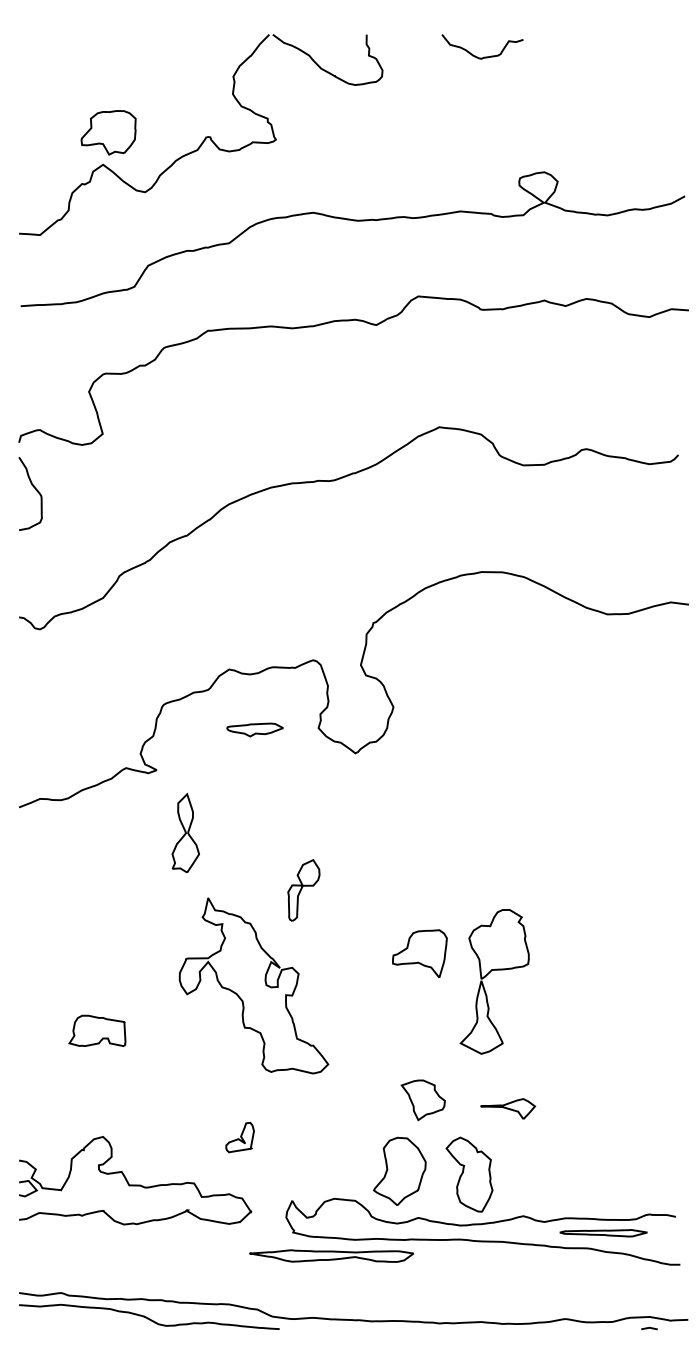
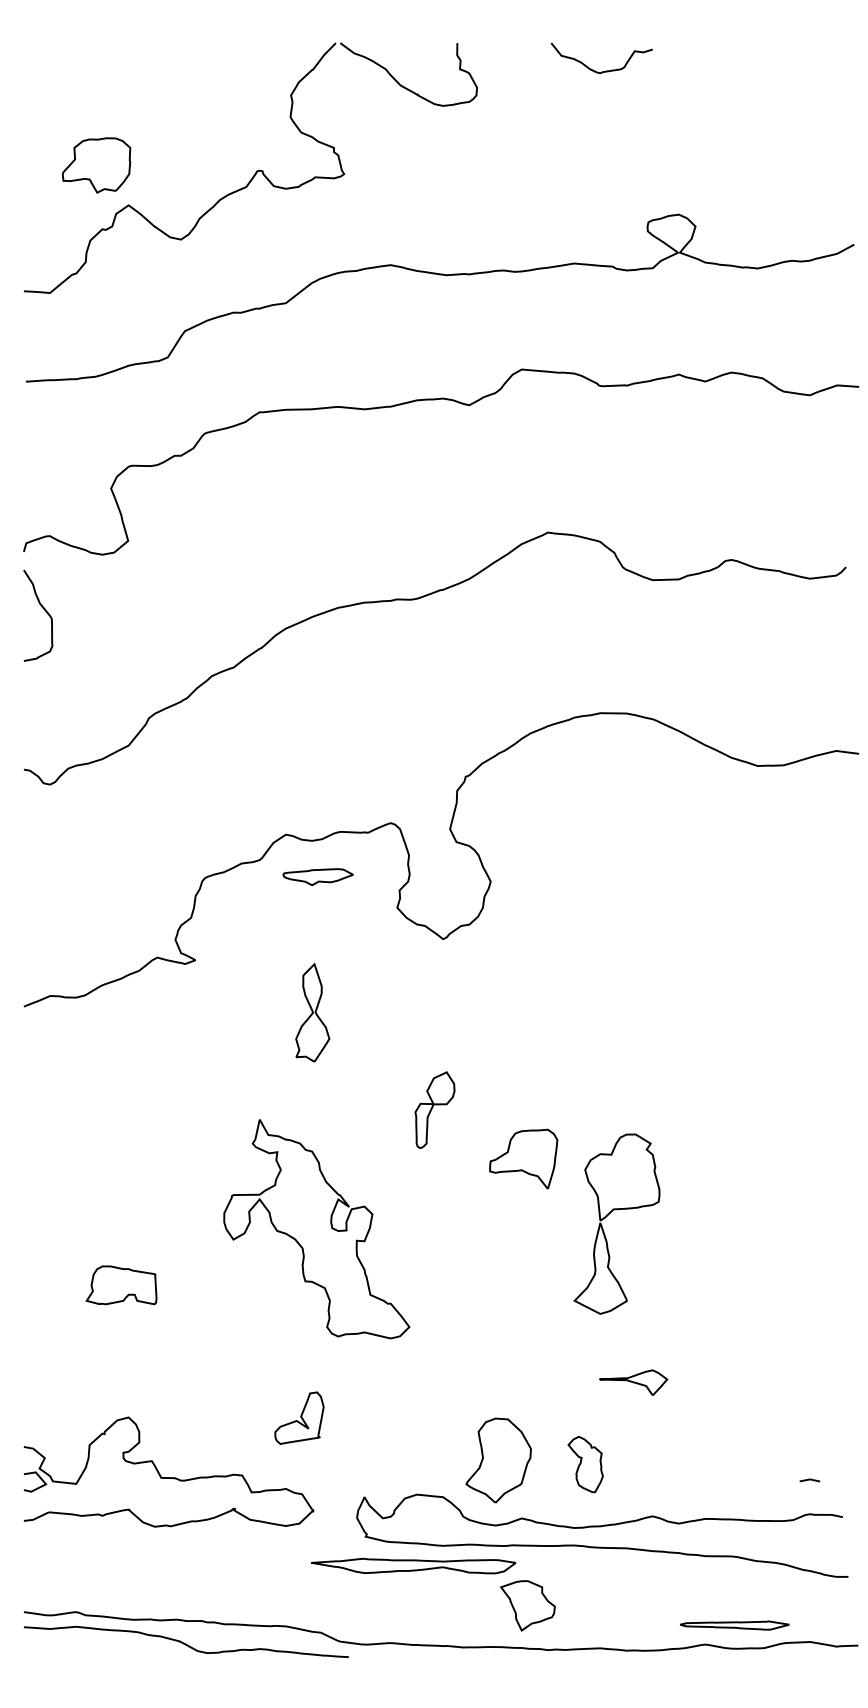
part: (108, 132) -> (96, 165), moved
part: (254, 730) -> (317, 877), moved
part: (185, 832) -> (312, 1012), moved
part: (303, 889) -> (434, 1109), moved
part: (419, 953) -> (523, 1158), moved
part: (422, 1100) -> (527, 1605), moved
part: (240, 1137) -> (299, 1418), size x1.4
part: (469, 1174) -> (585, 1464), size x0.6
part: (603, 1233) -> (734, 1625), moved
line: (649, 1328) -> (809, 1480), moved

